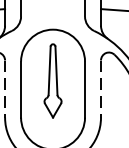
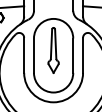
line: (5, 89) -> (24, 55), dashed -> solid
line: (101, 89) -> (83, 55), dashed -> solid

